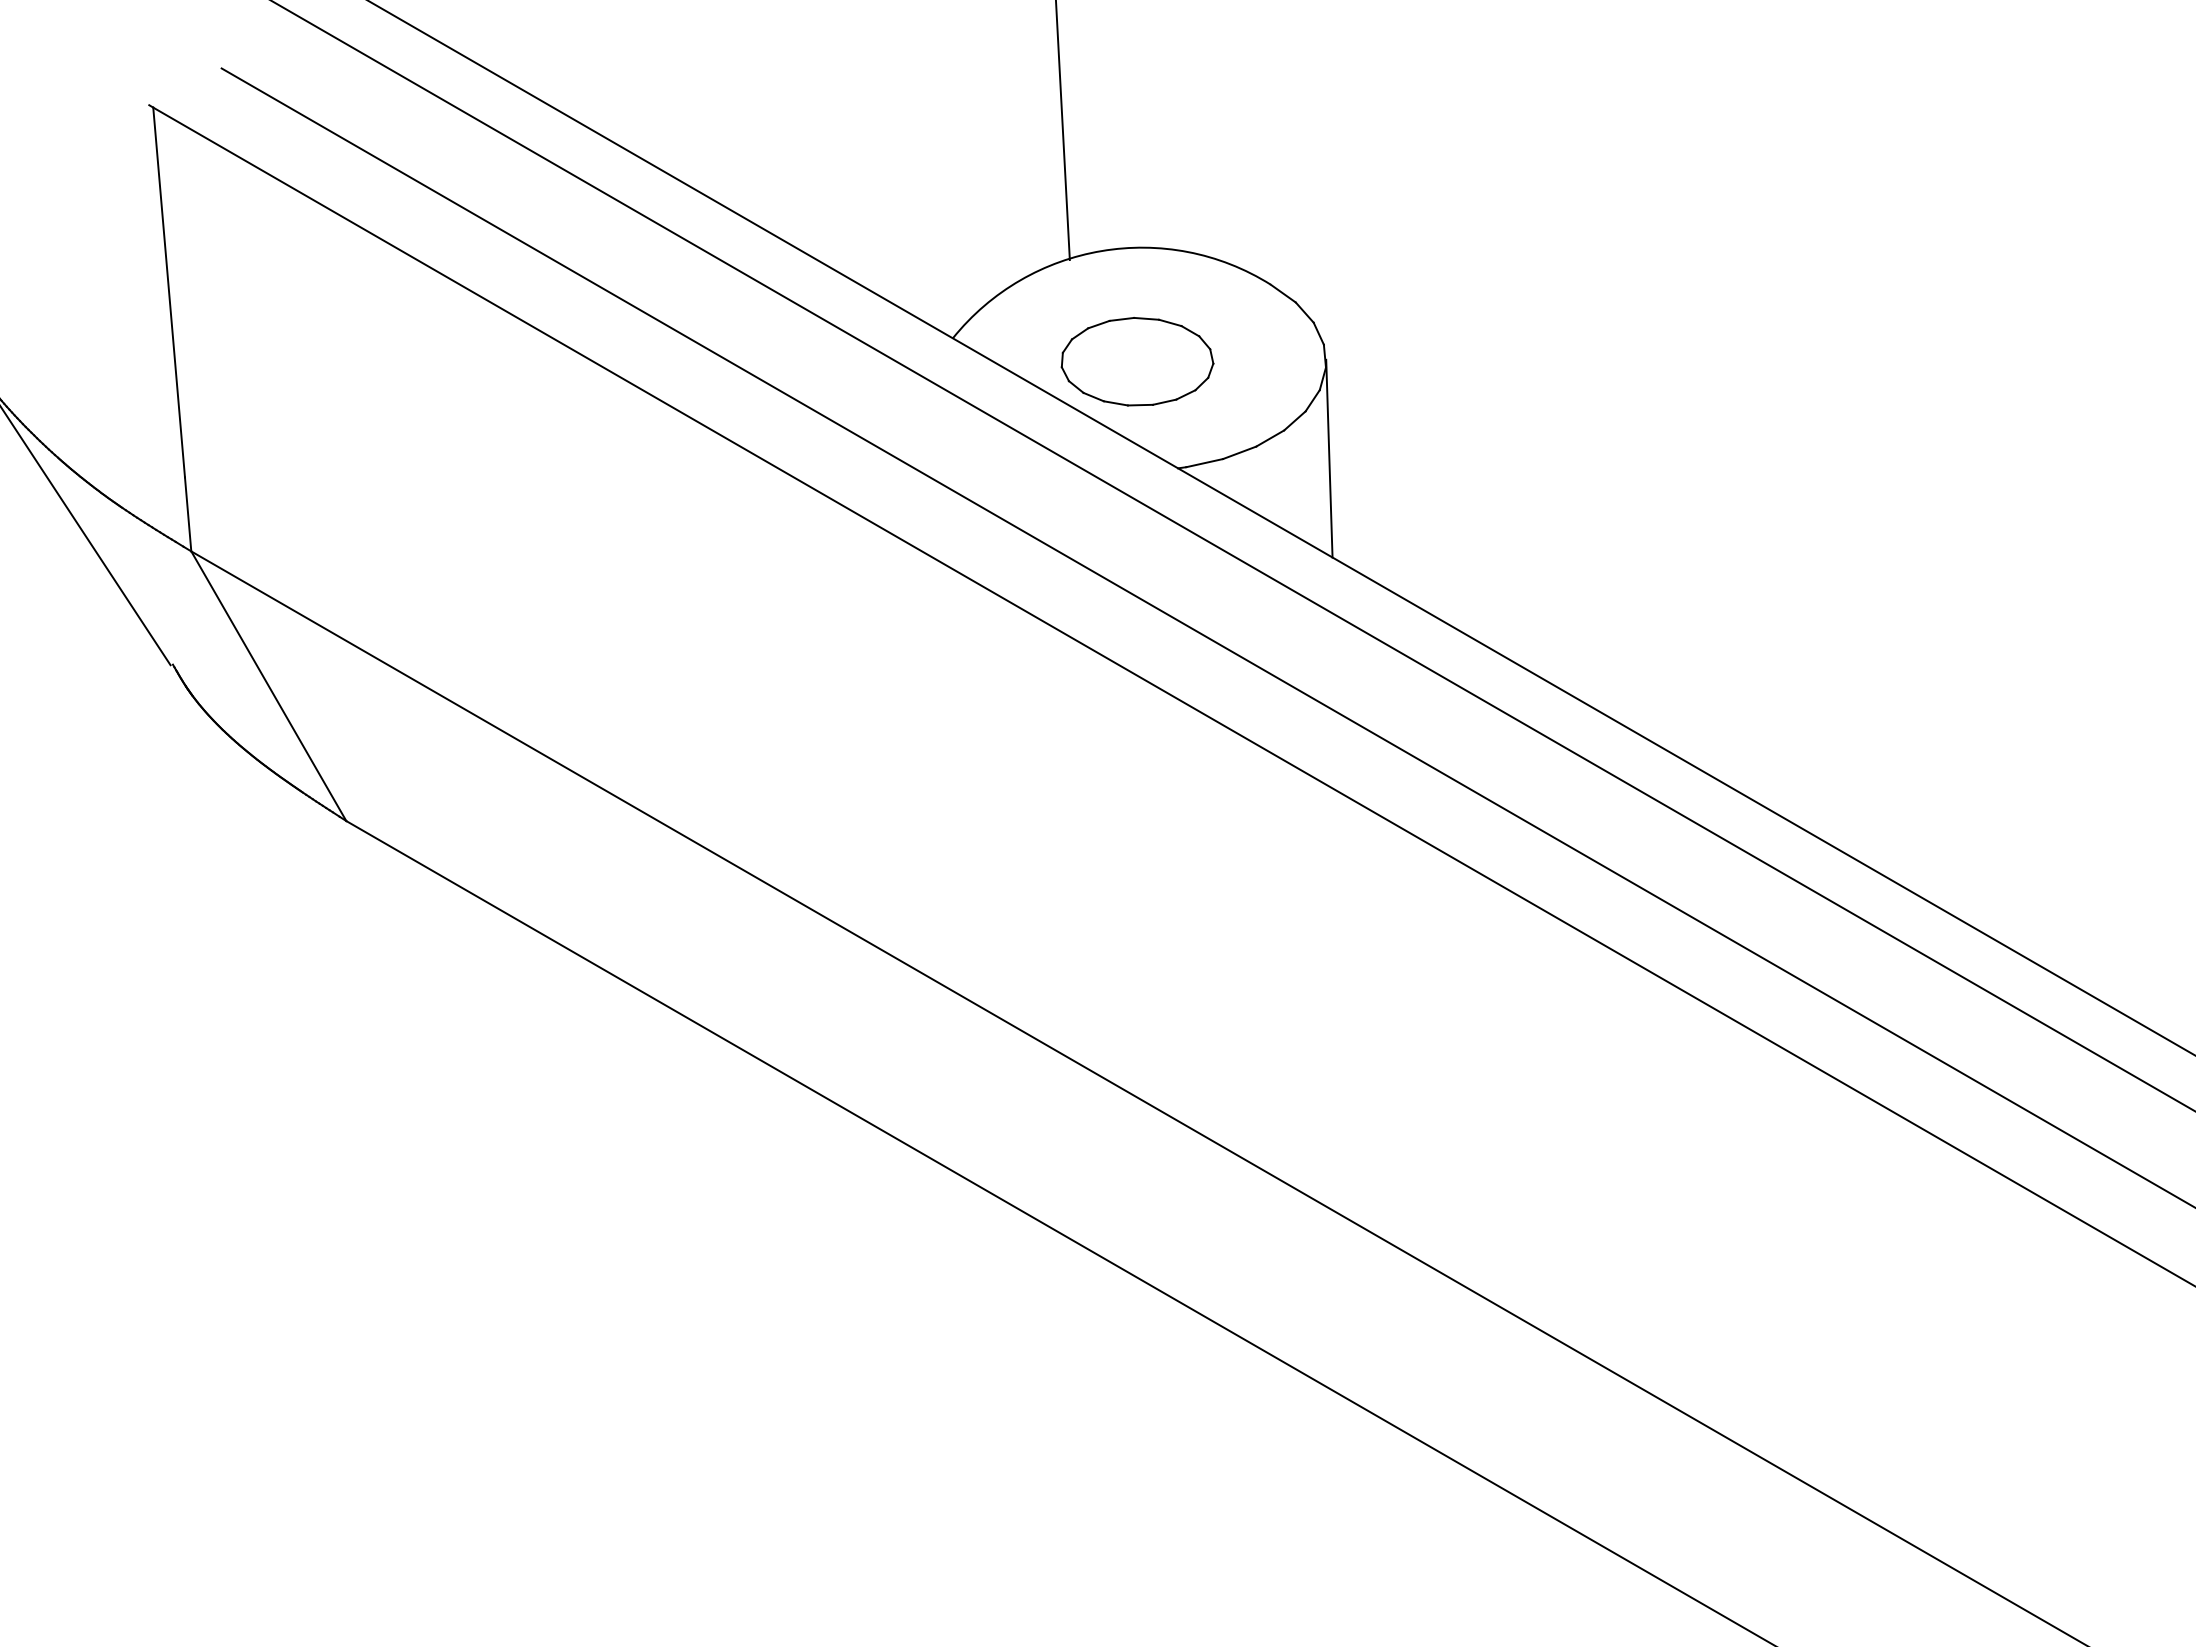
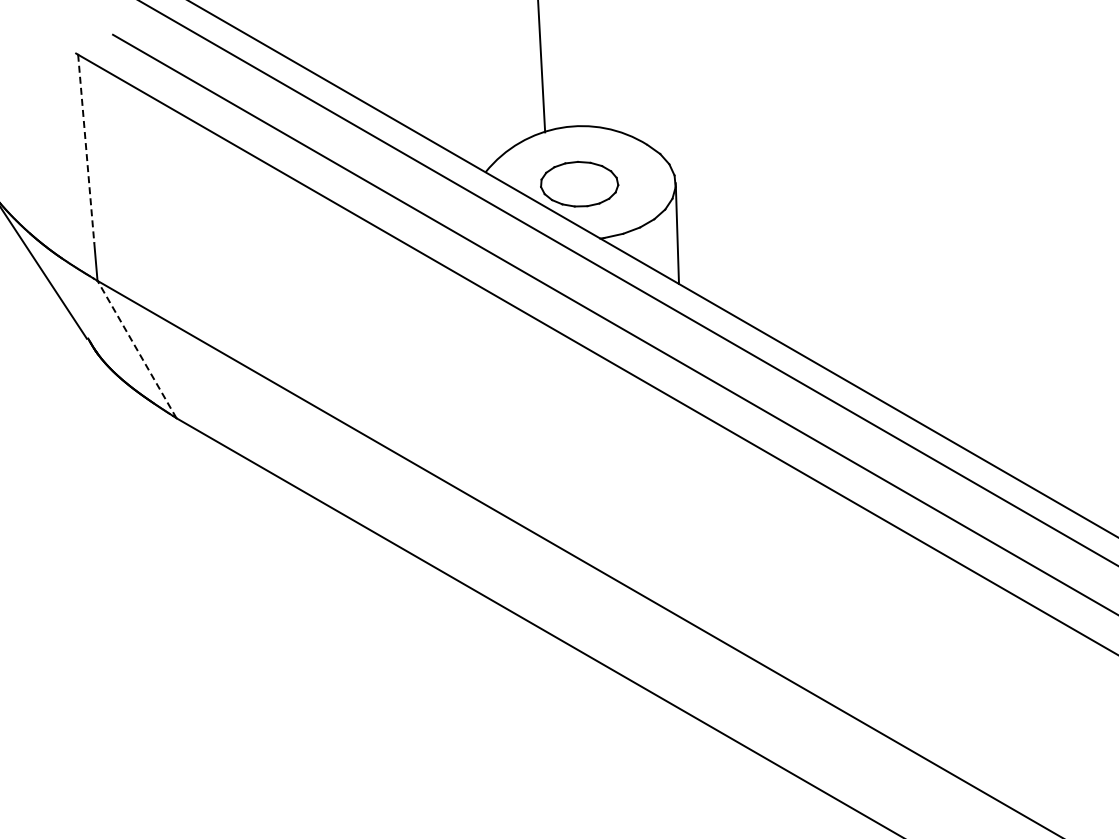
line: (169, 291) -> (86, 148), solid -> dashed
line: (267, 686) -> (136, 349), solid -> dashed

